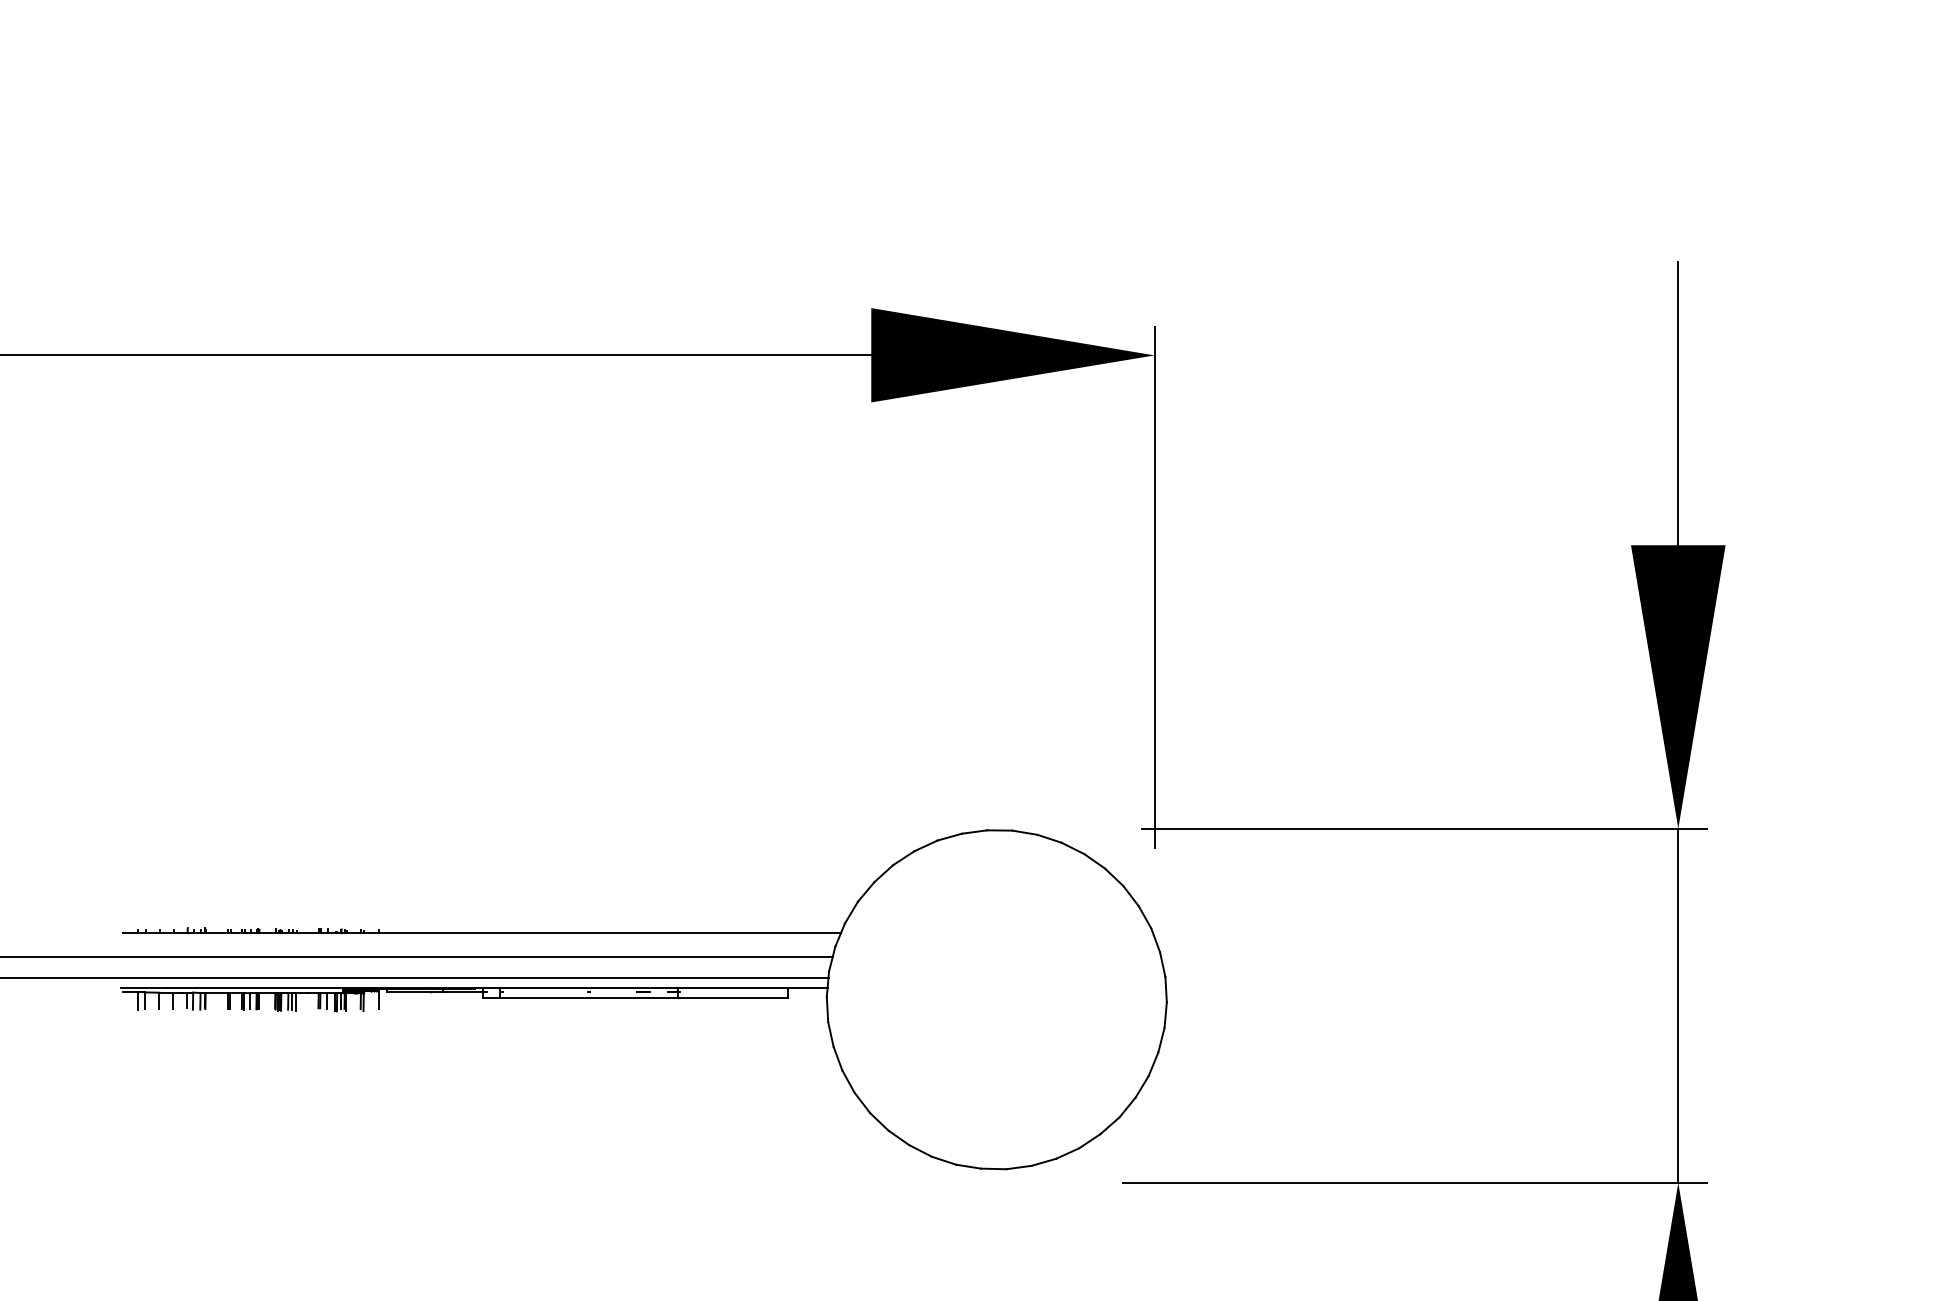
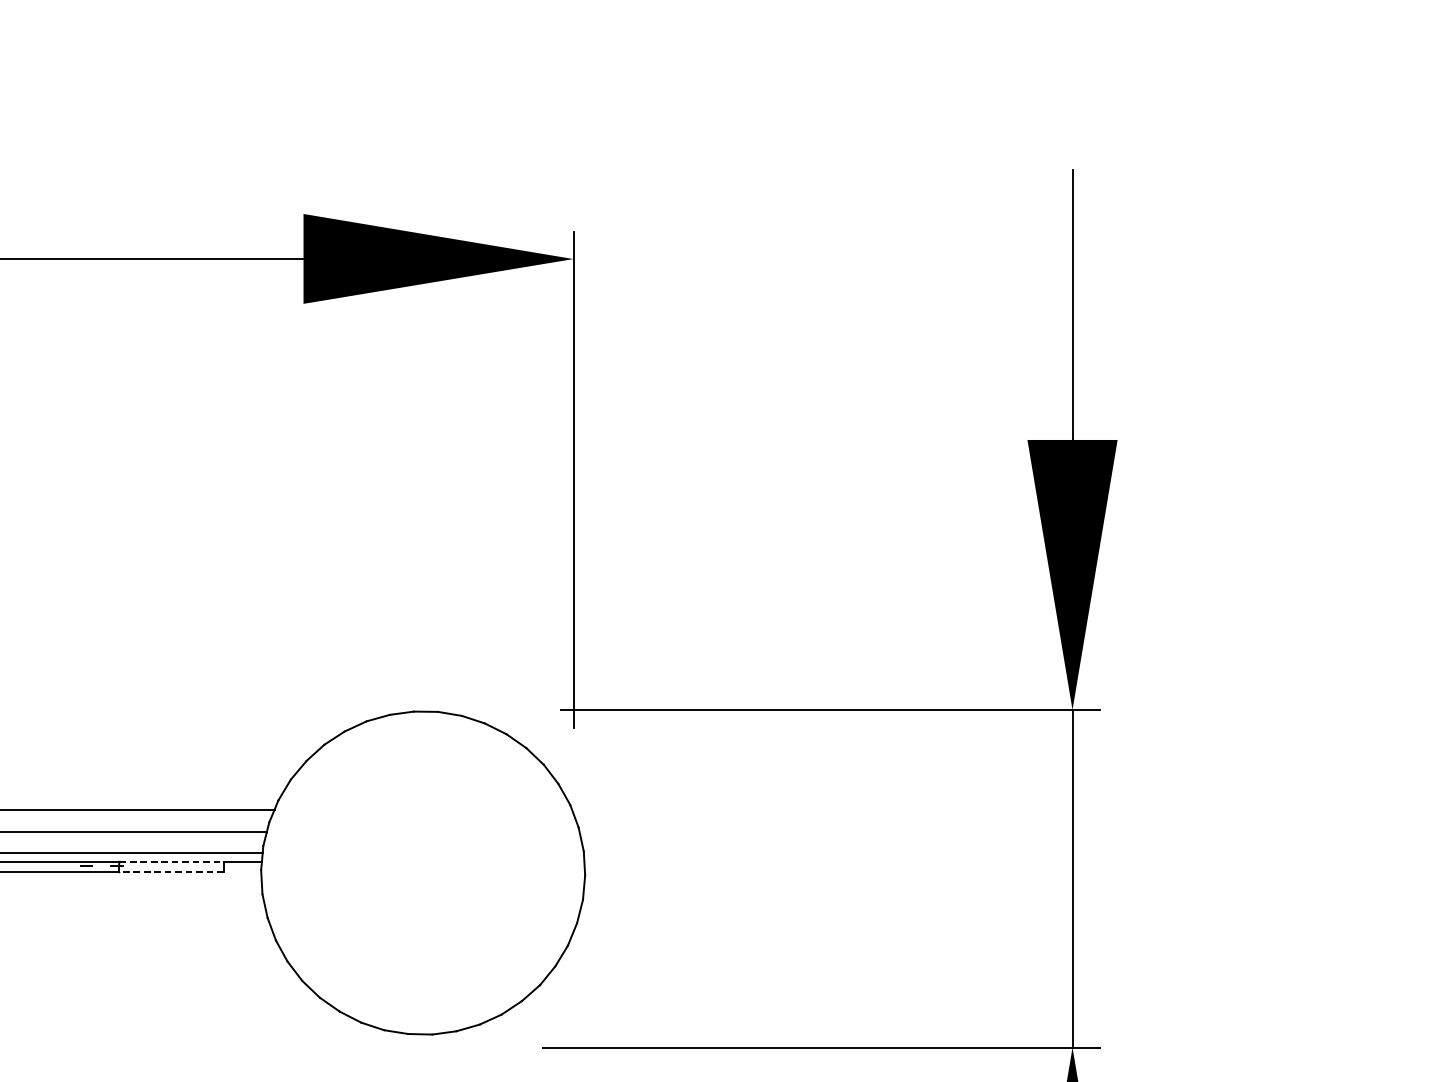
line: (732, 987) -> (171, 861), solid -> dashed
line: (732, 998) -> (171, 871), solid -> dashed

